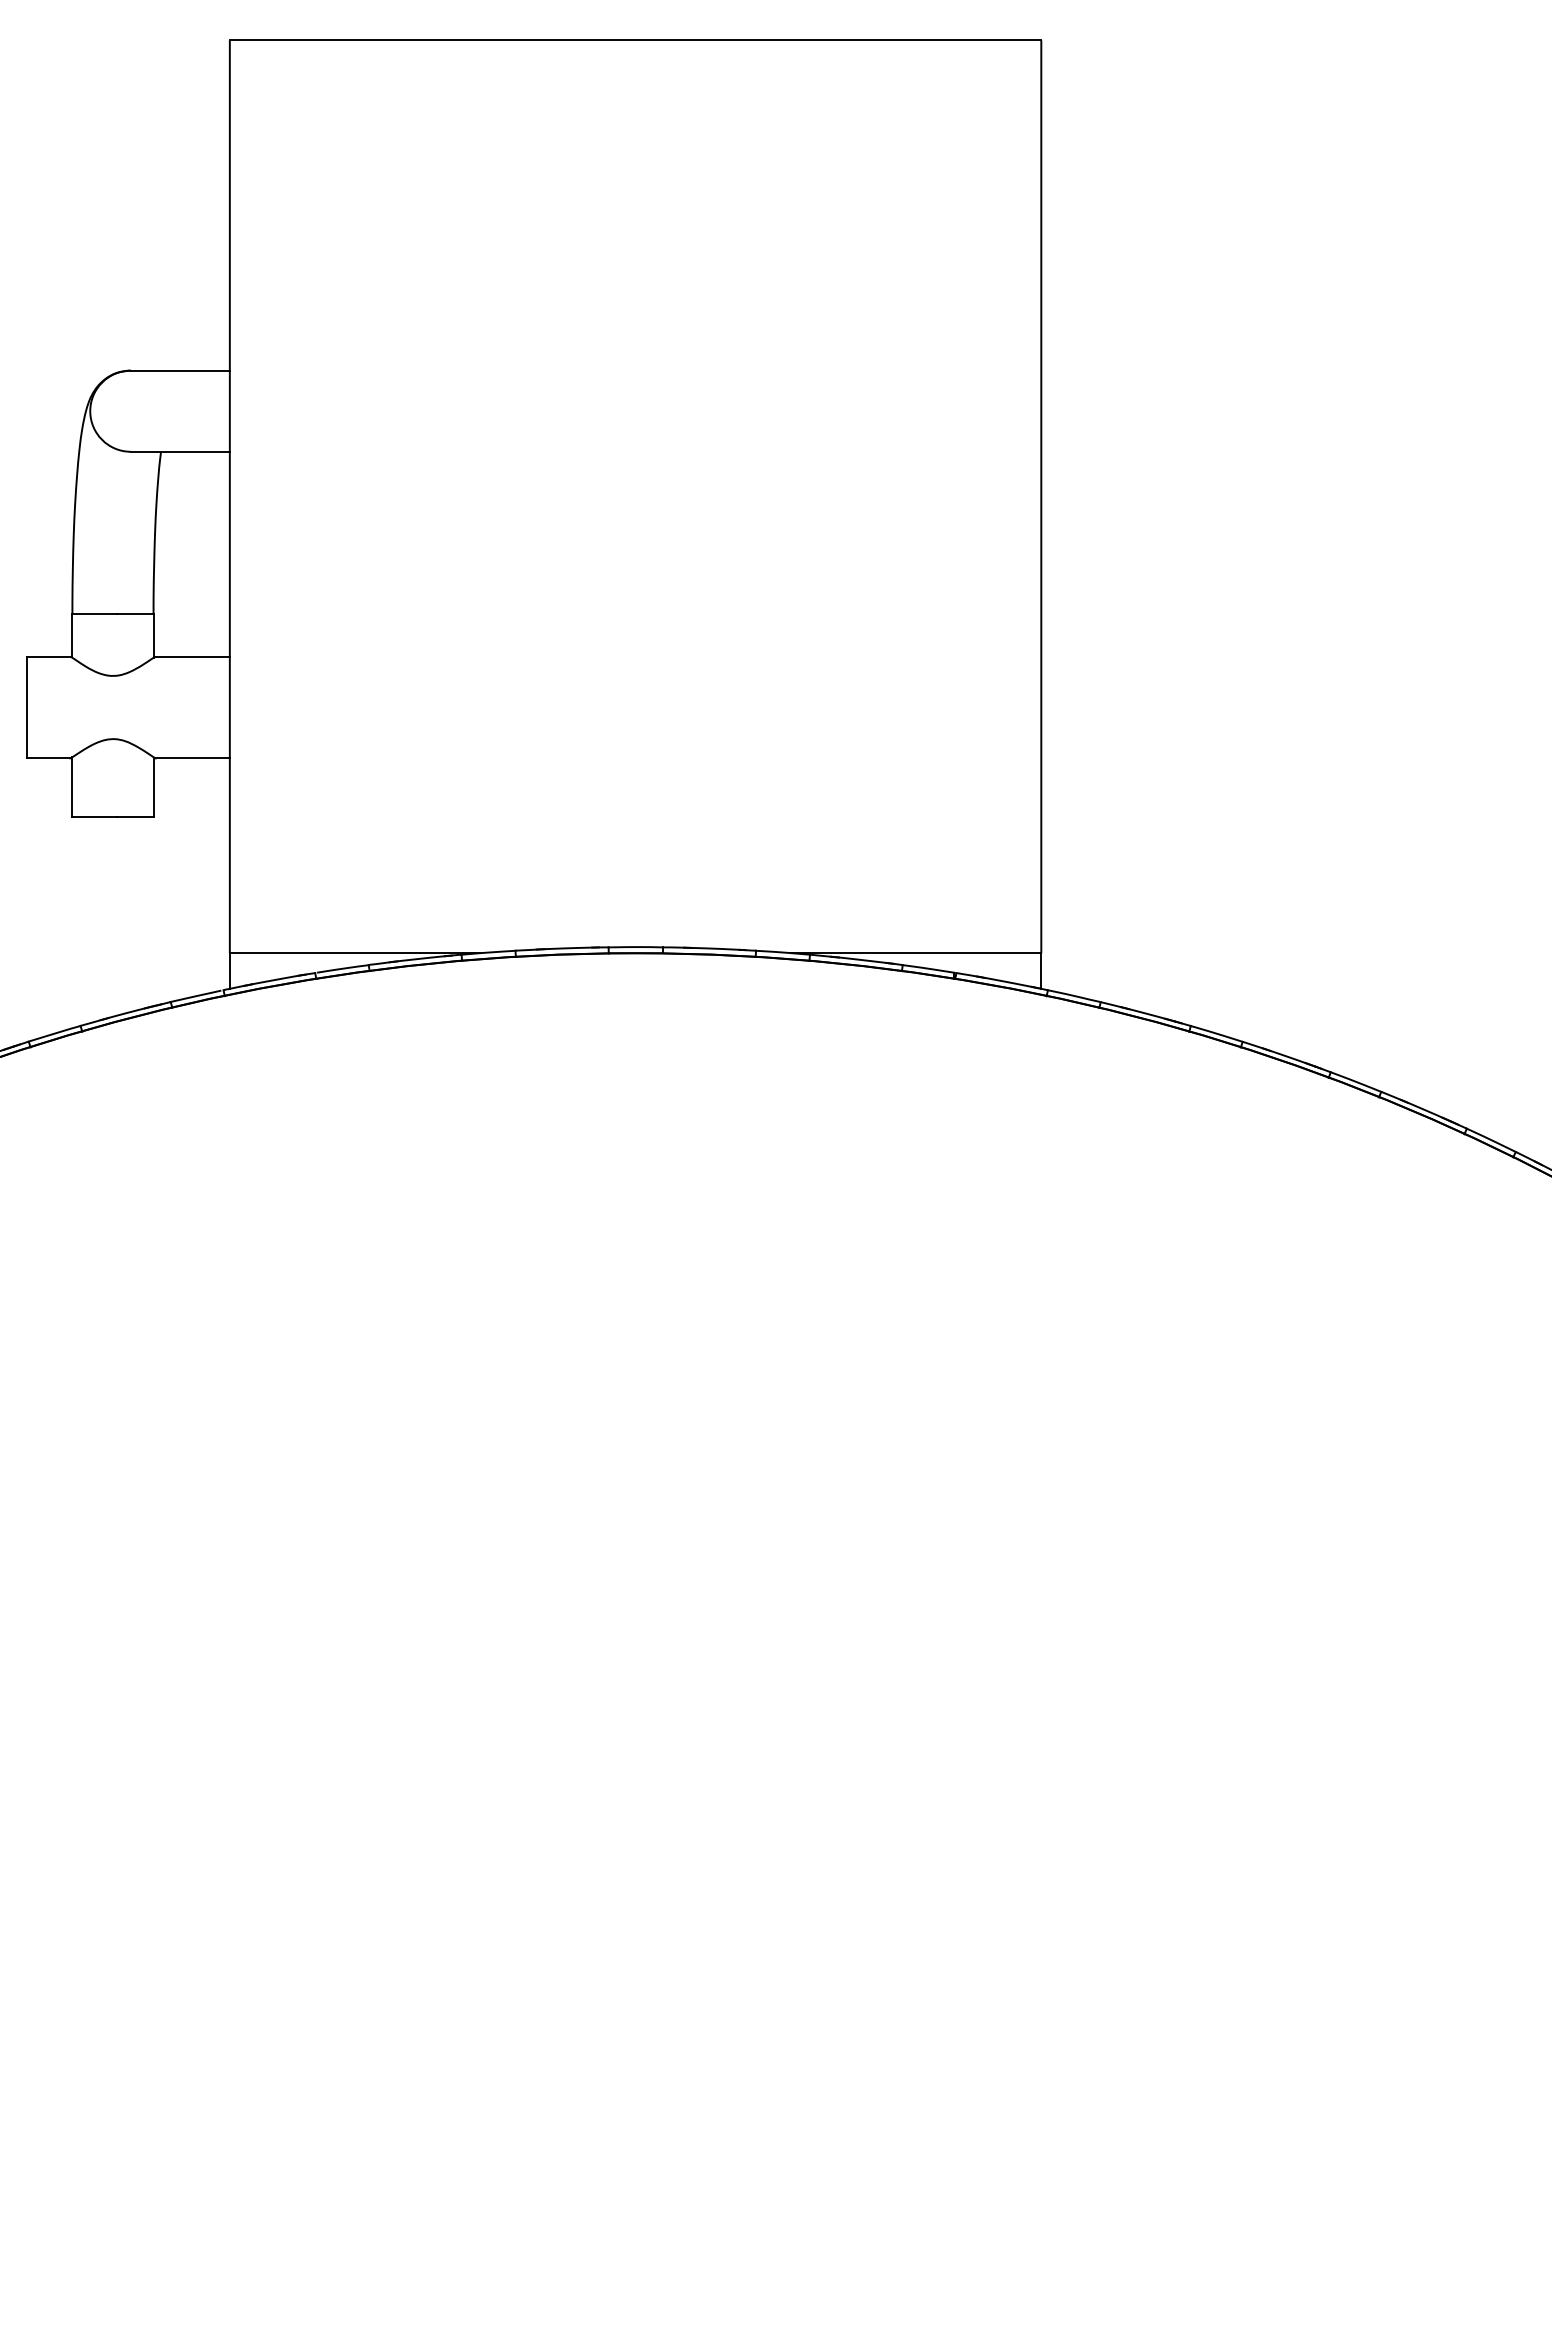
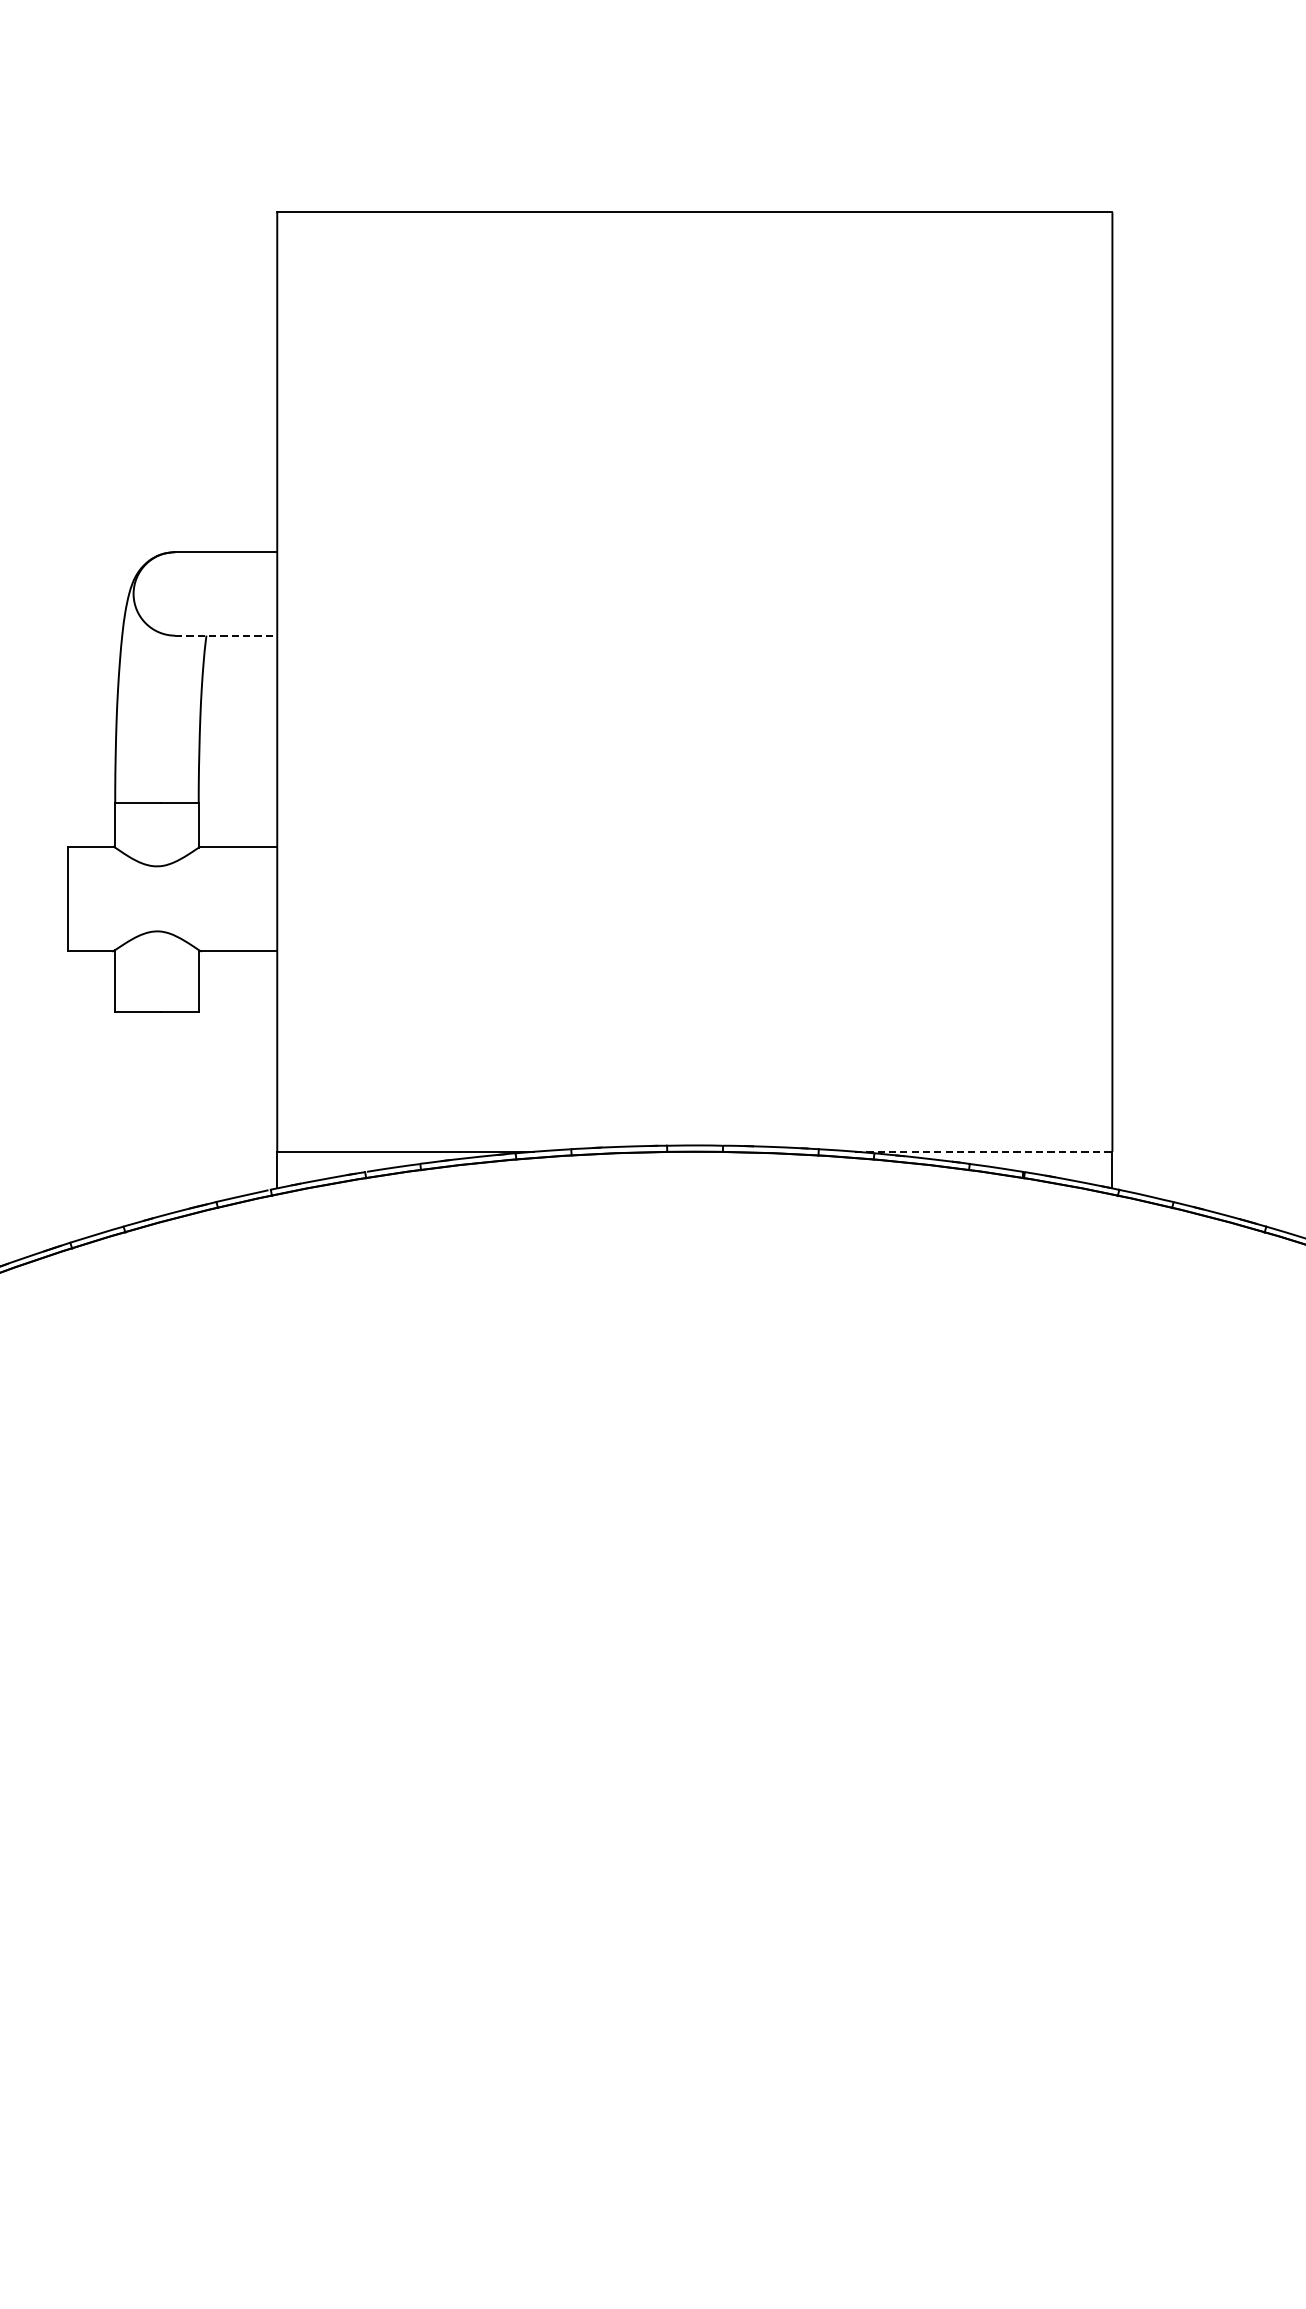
line: (180, 451) -> (226, 635), solid -> dashed
line: (916, 953) -> (983, 1152), solid -> dashed

